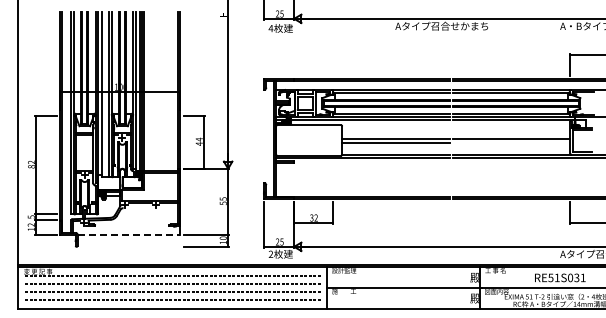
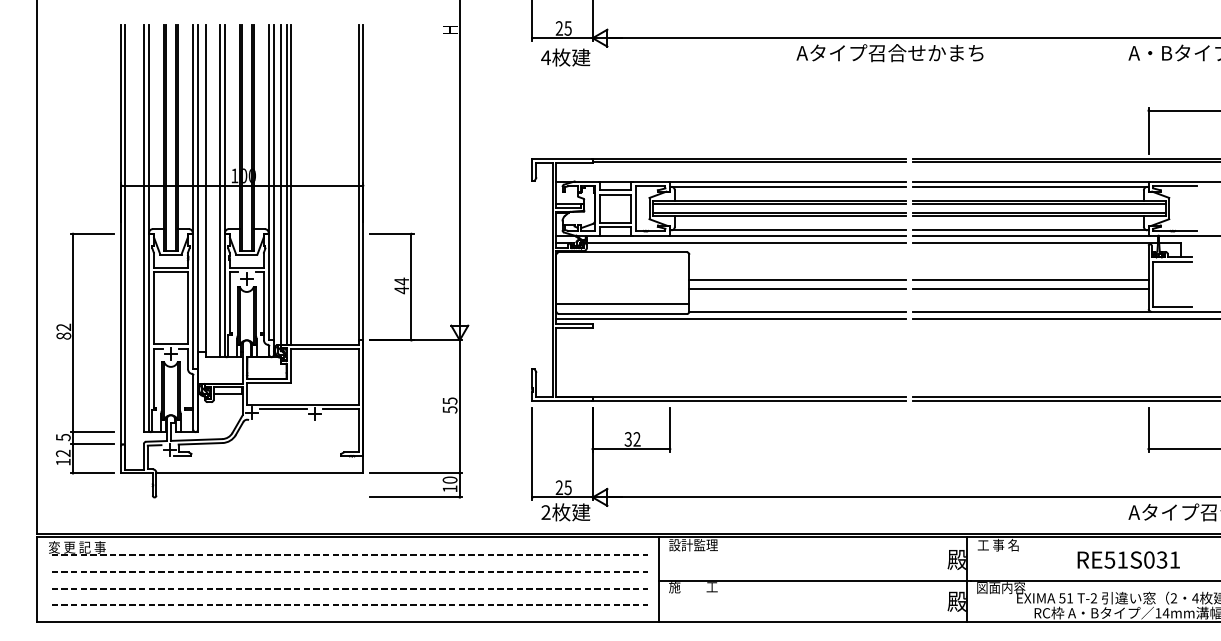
line: (511, 143) -> (1030, 289), added
line: (309, 150) -> (623, 303), added
line: (129, 234) -> (261, 472), dashed -> solid

